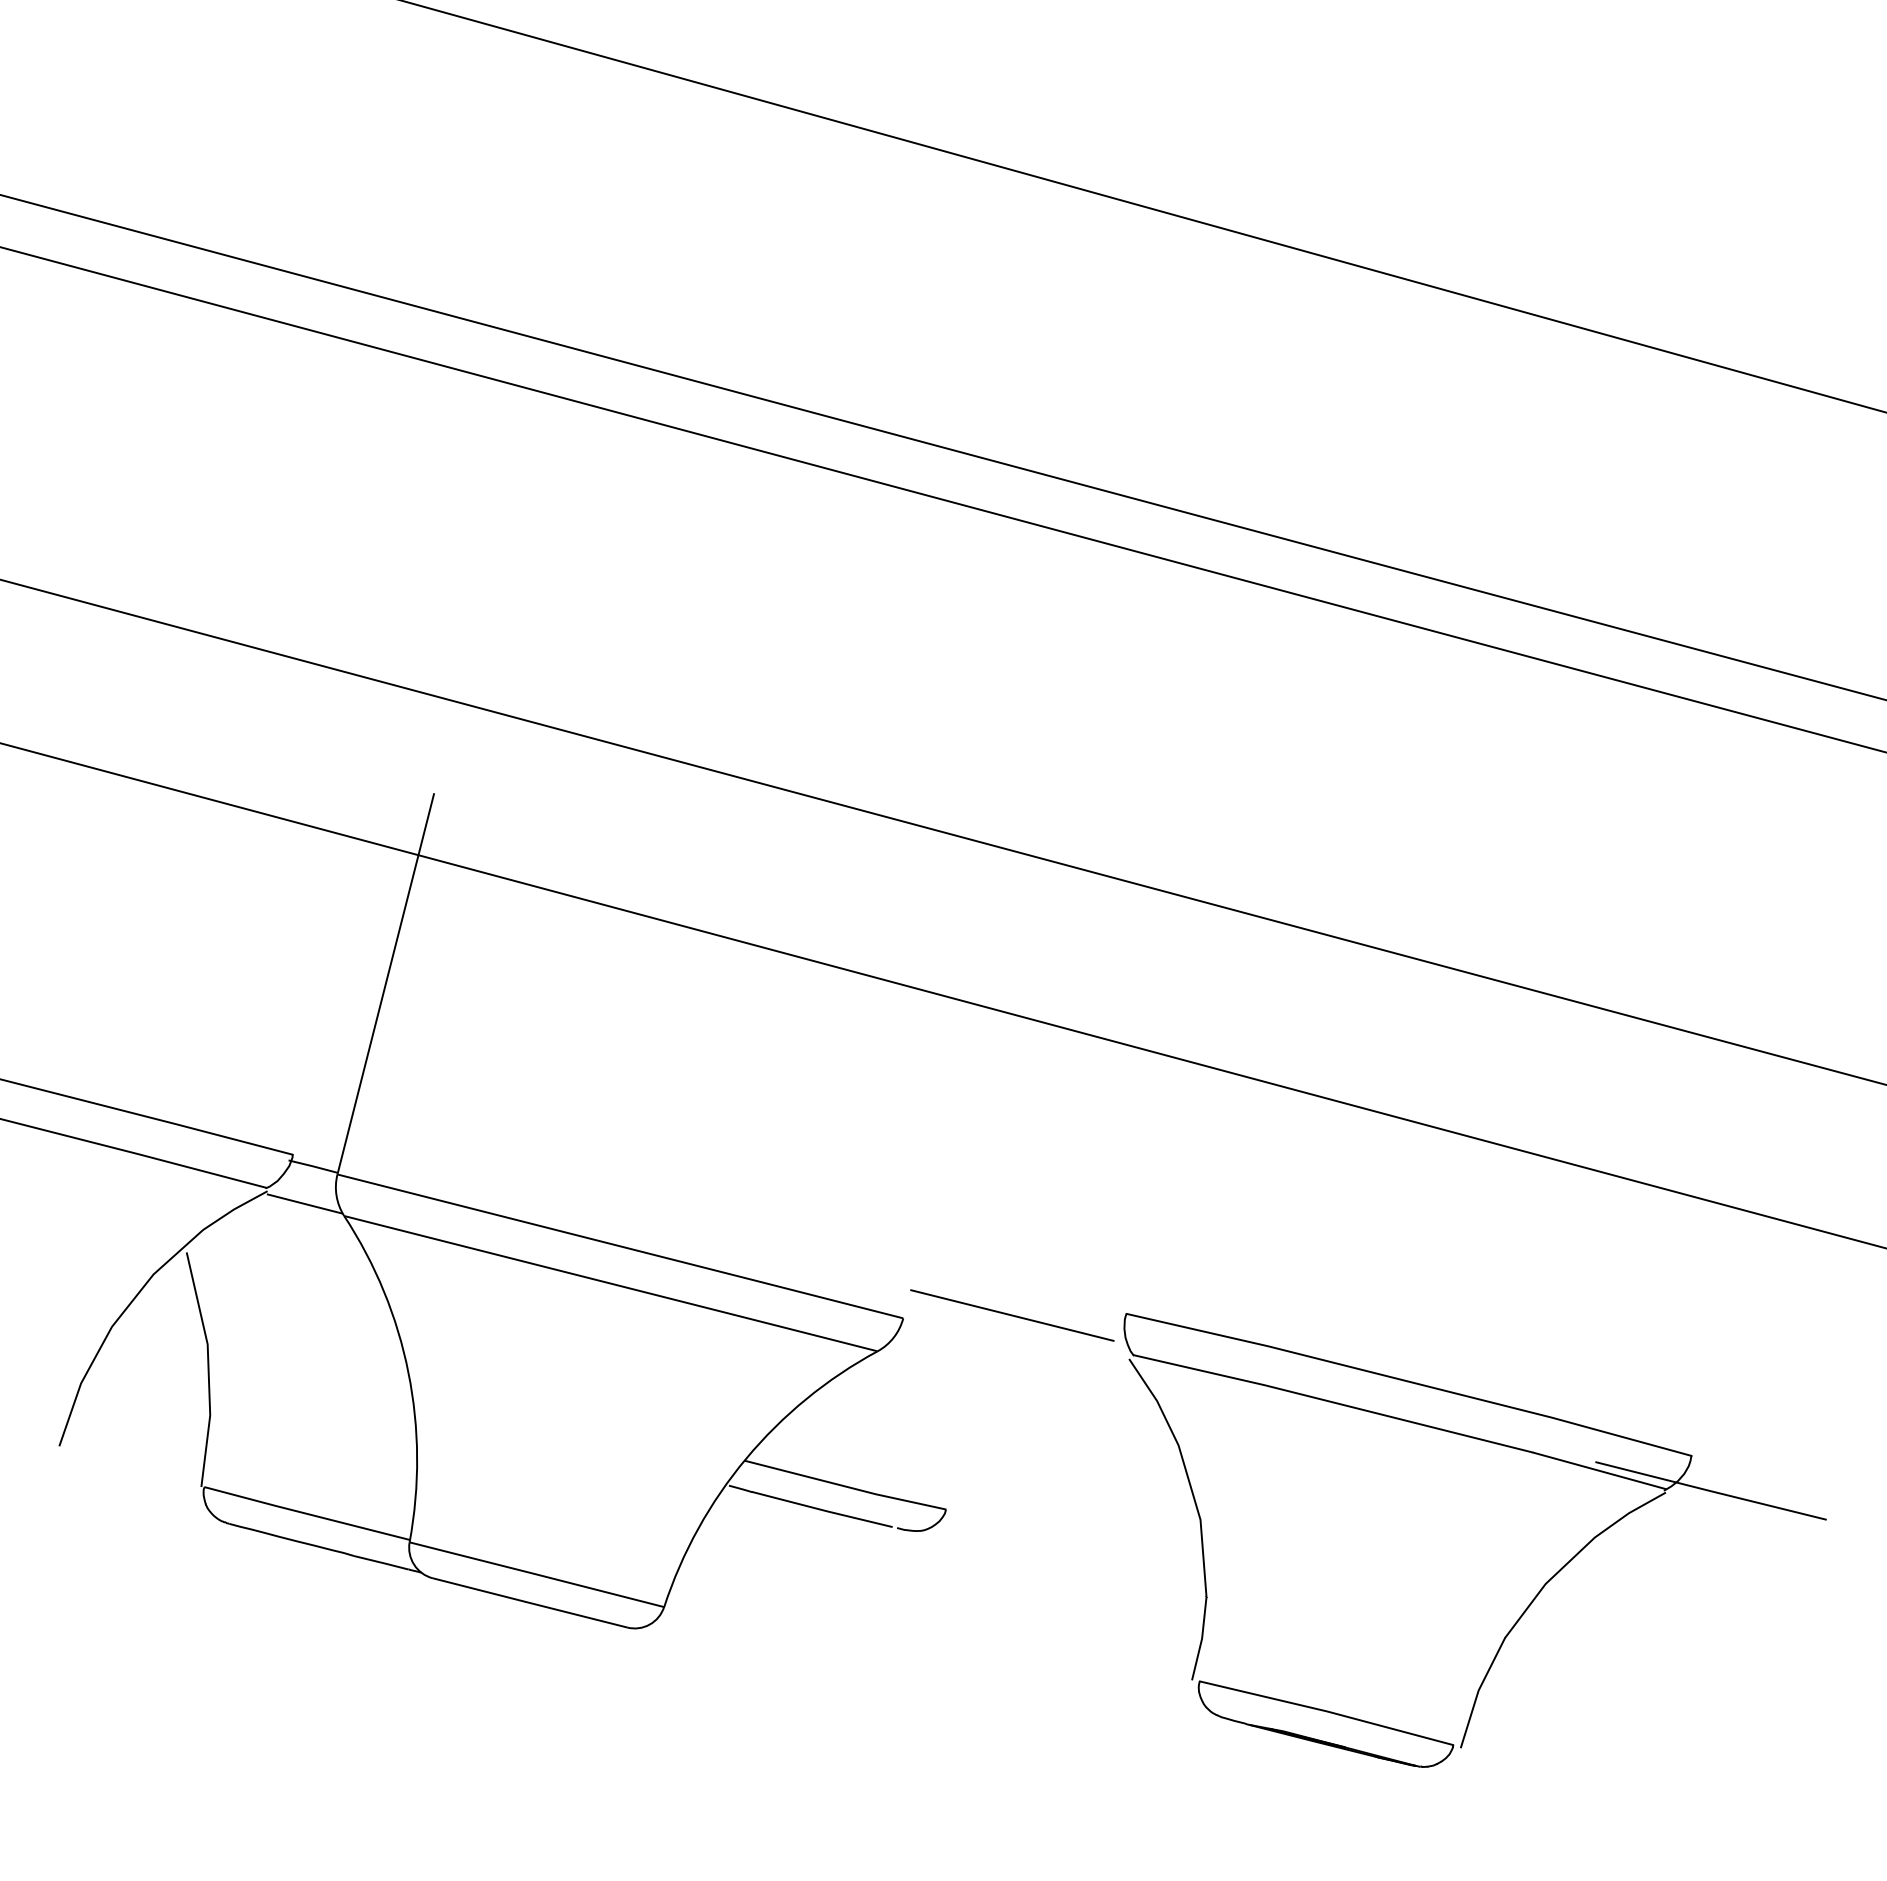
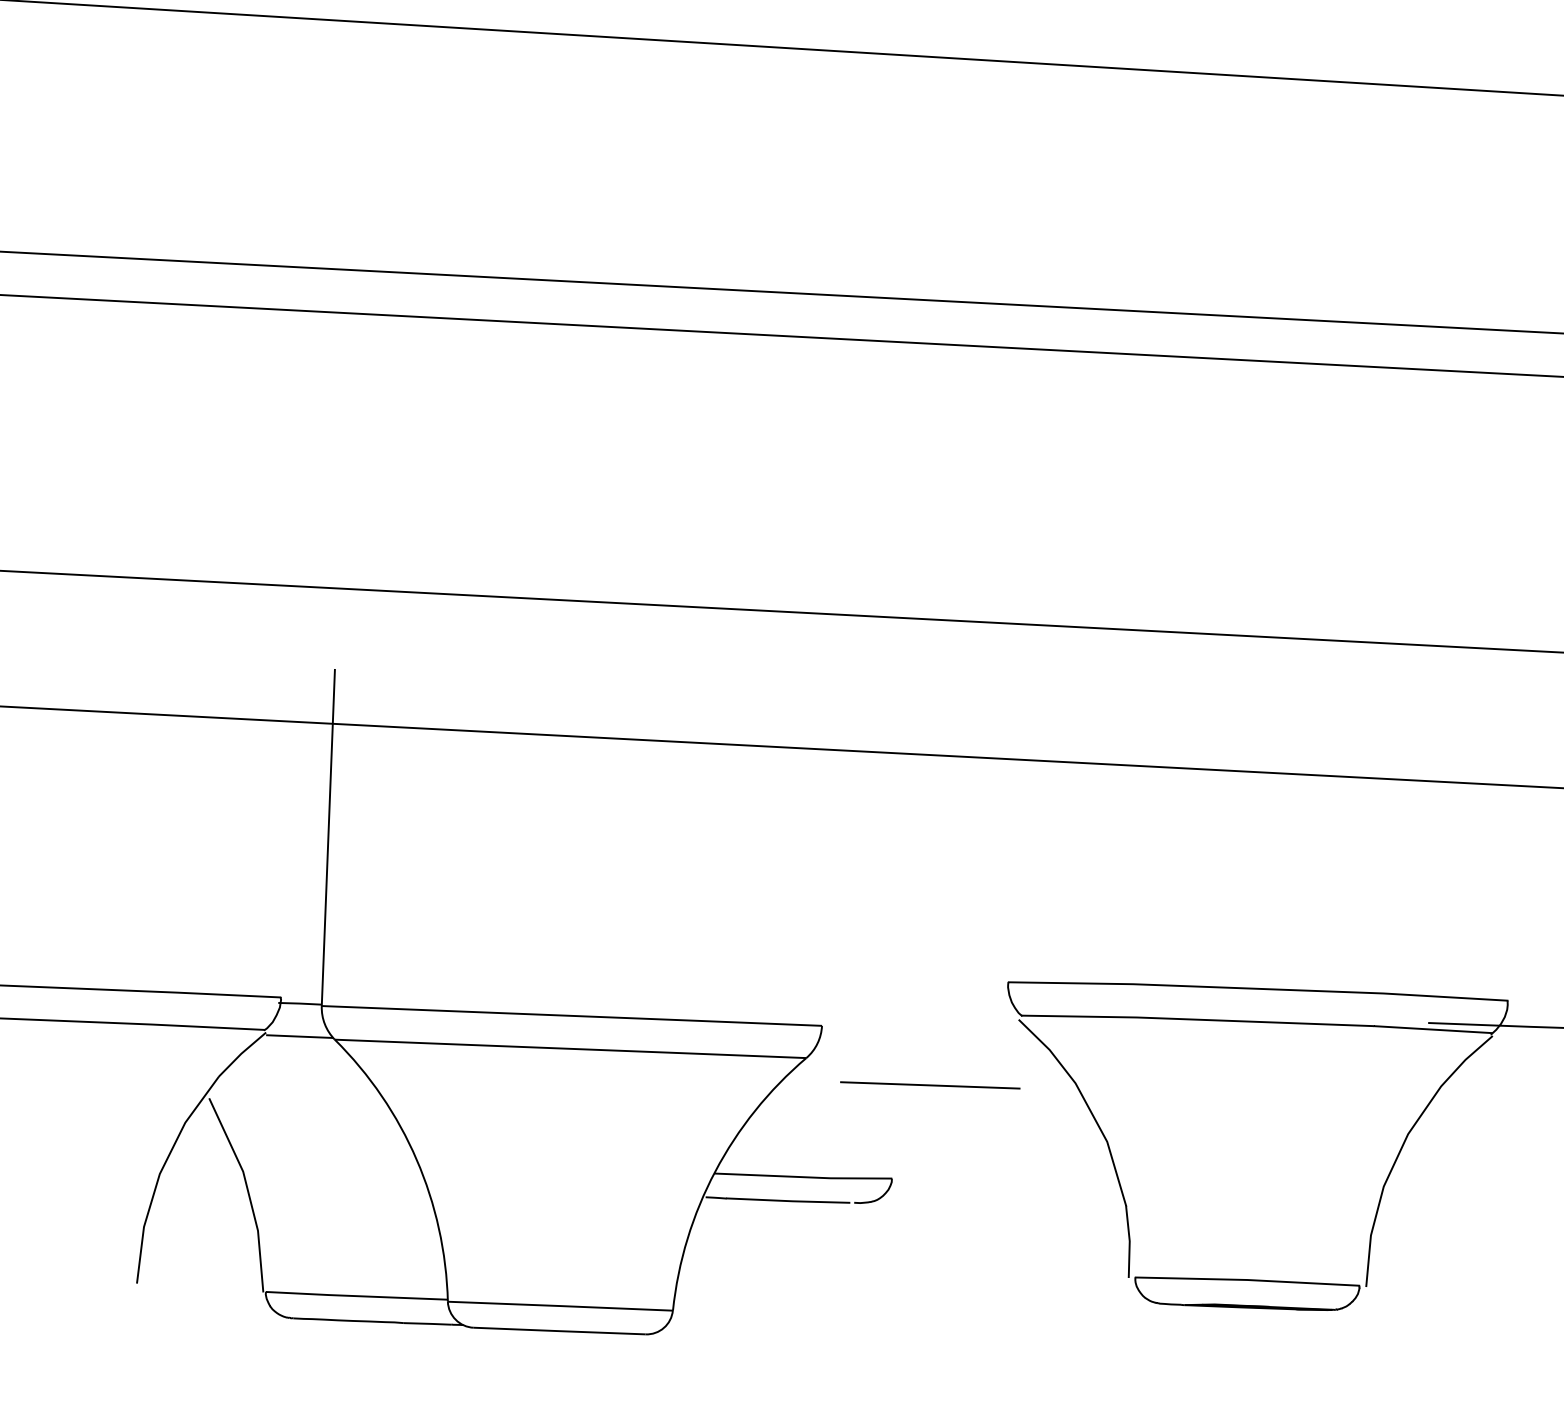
line: (1012, 1315) -> (930, 1085), moved

